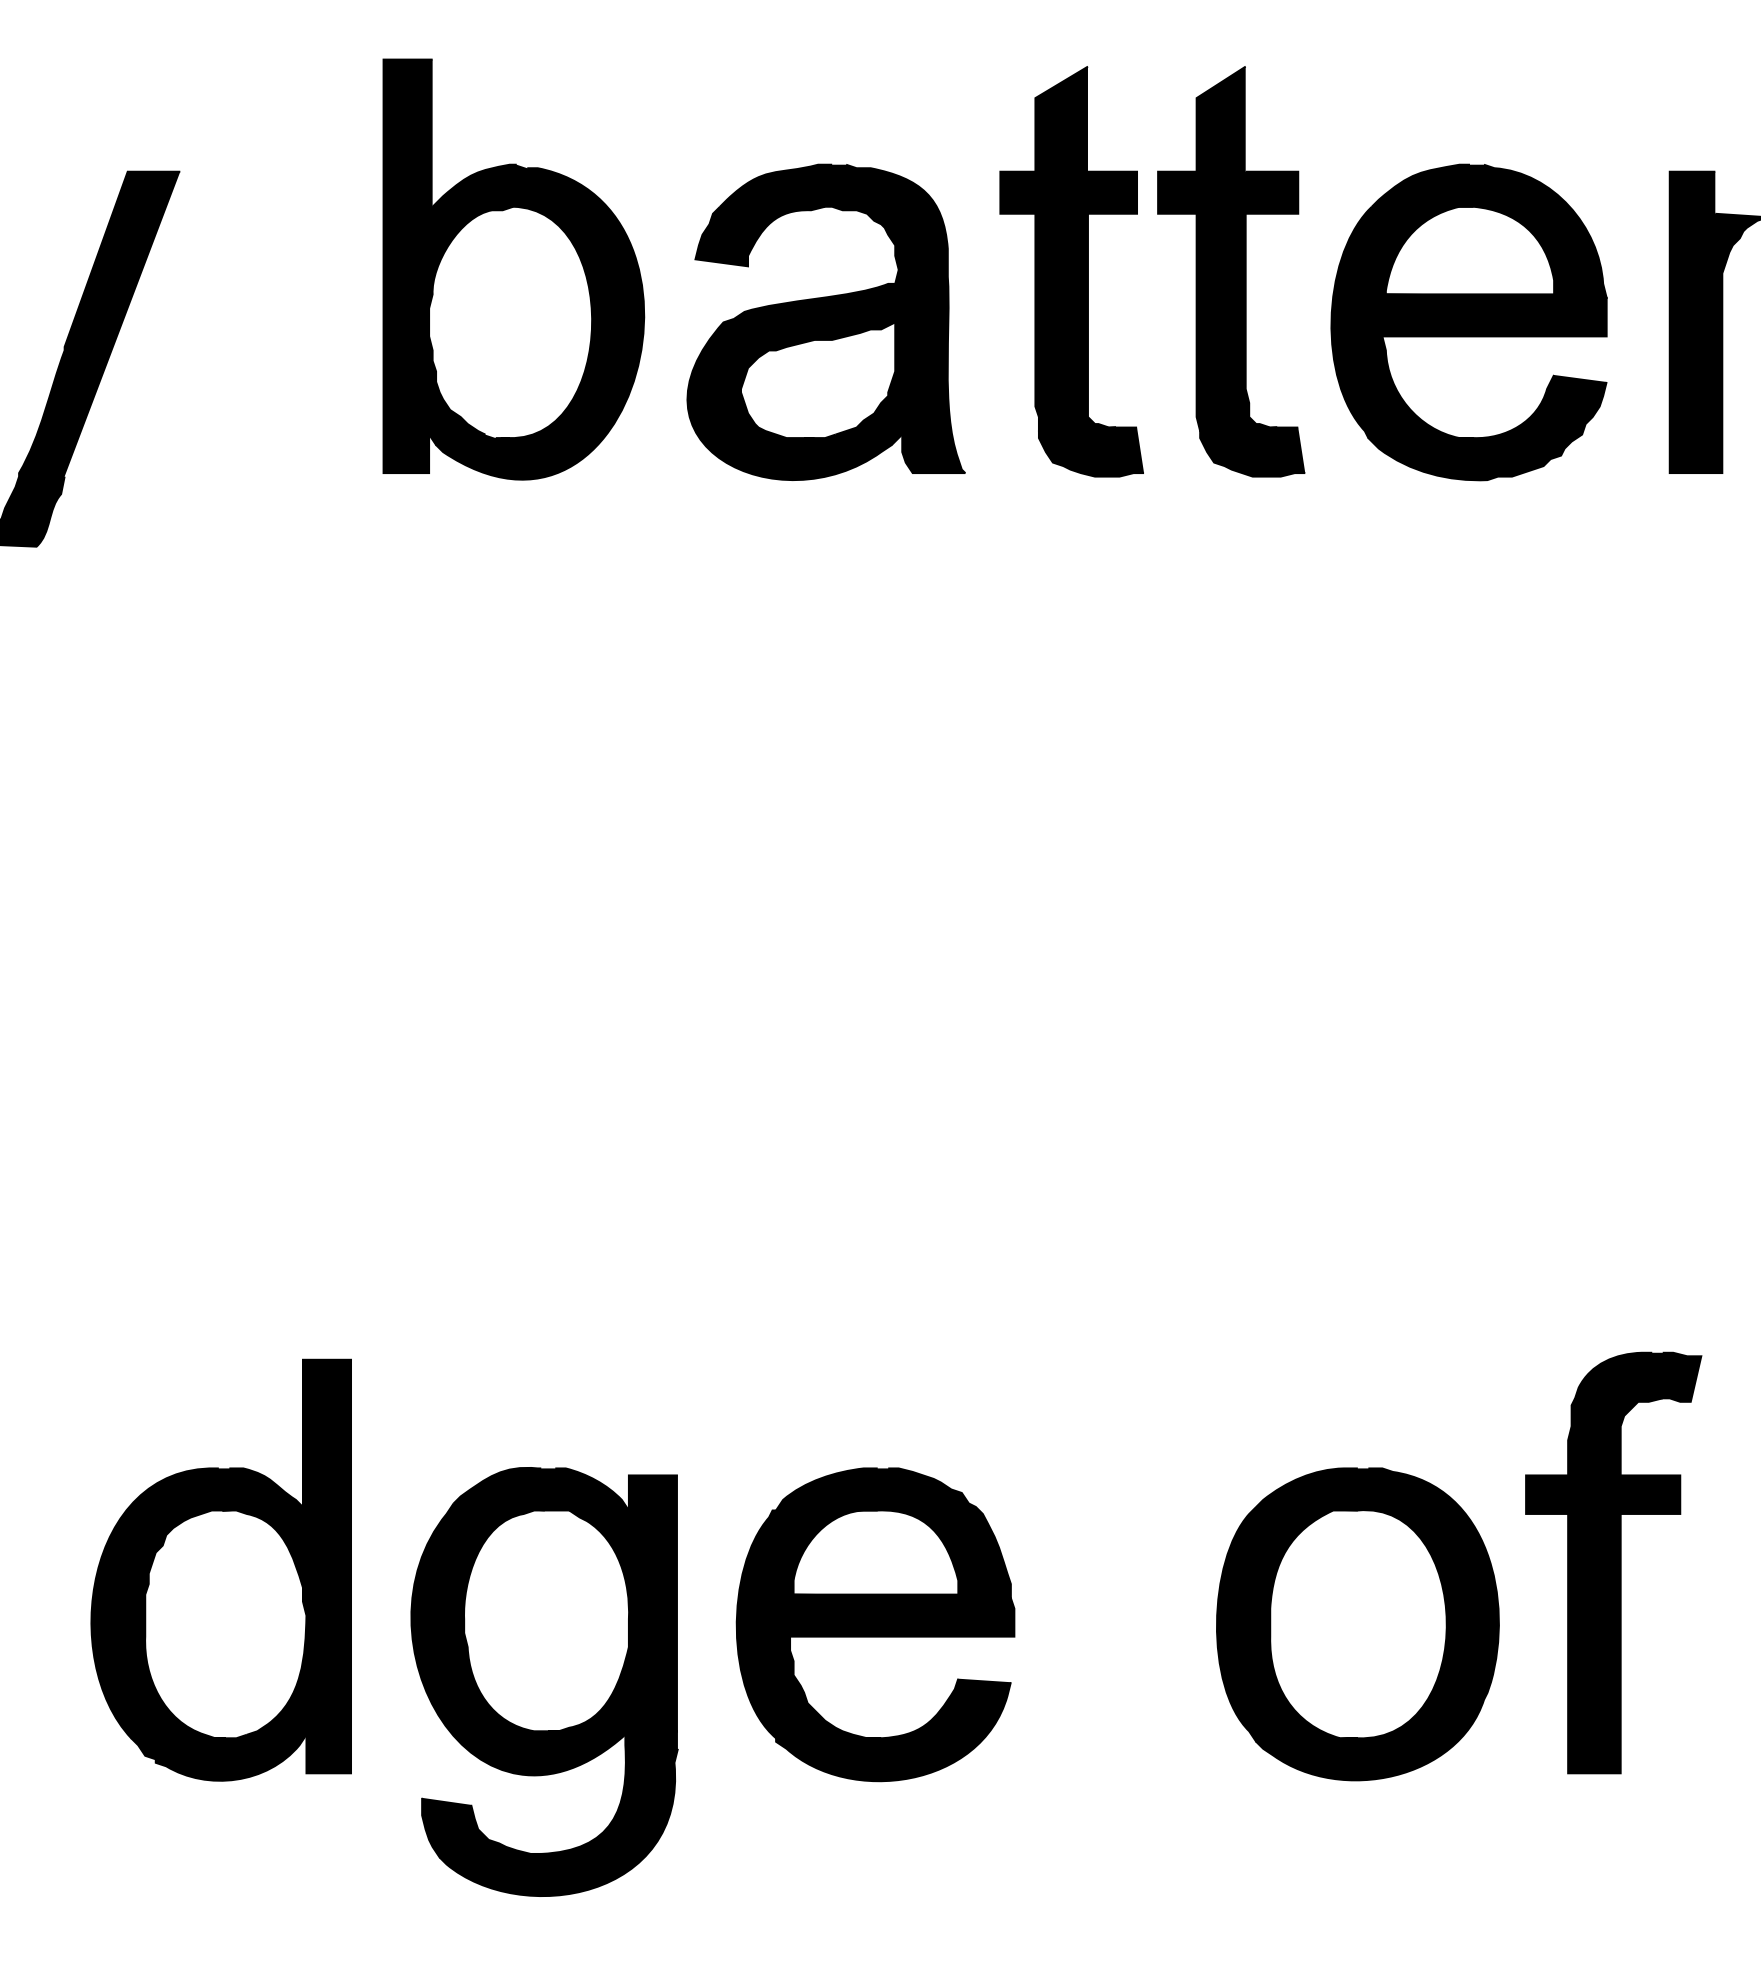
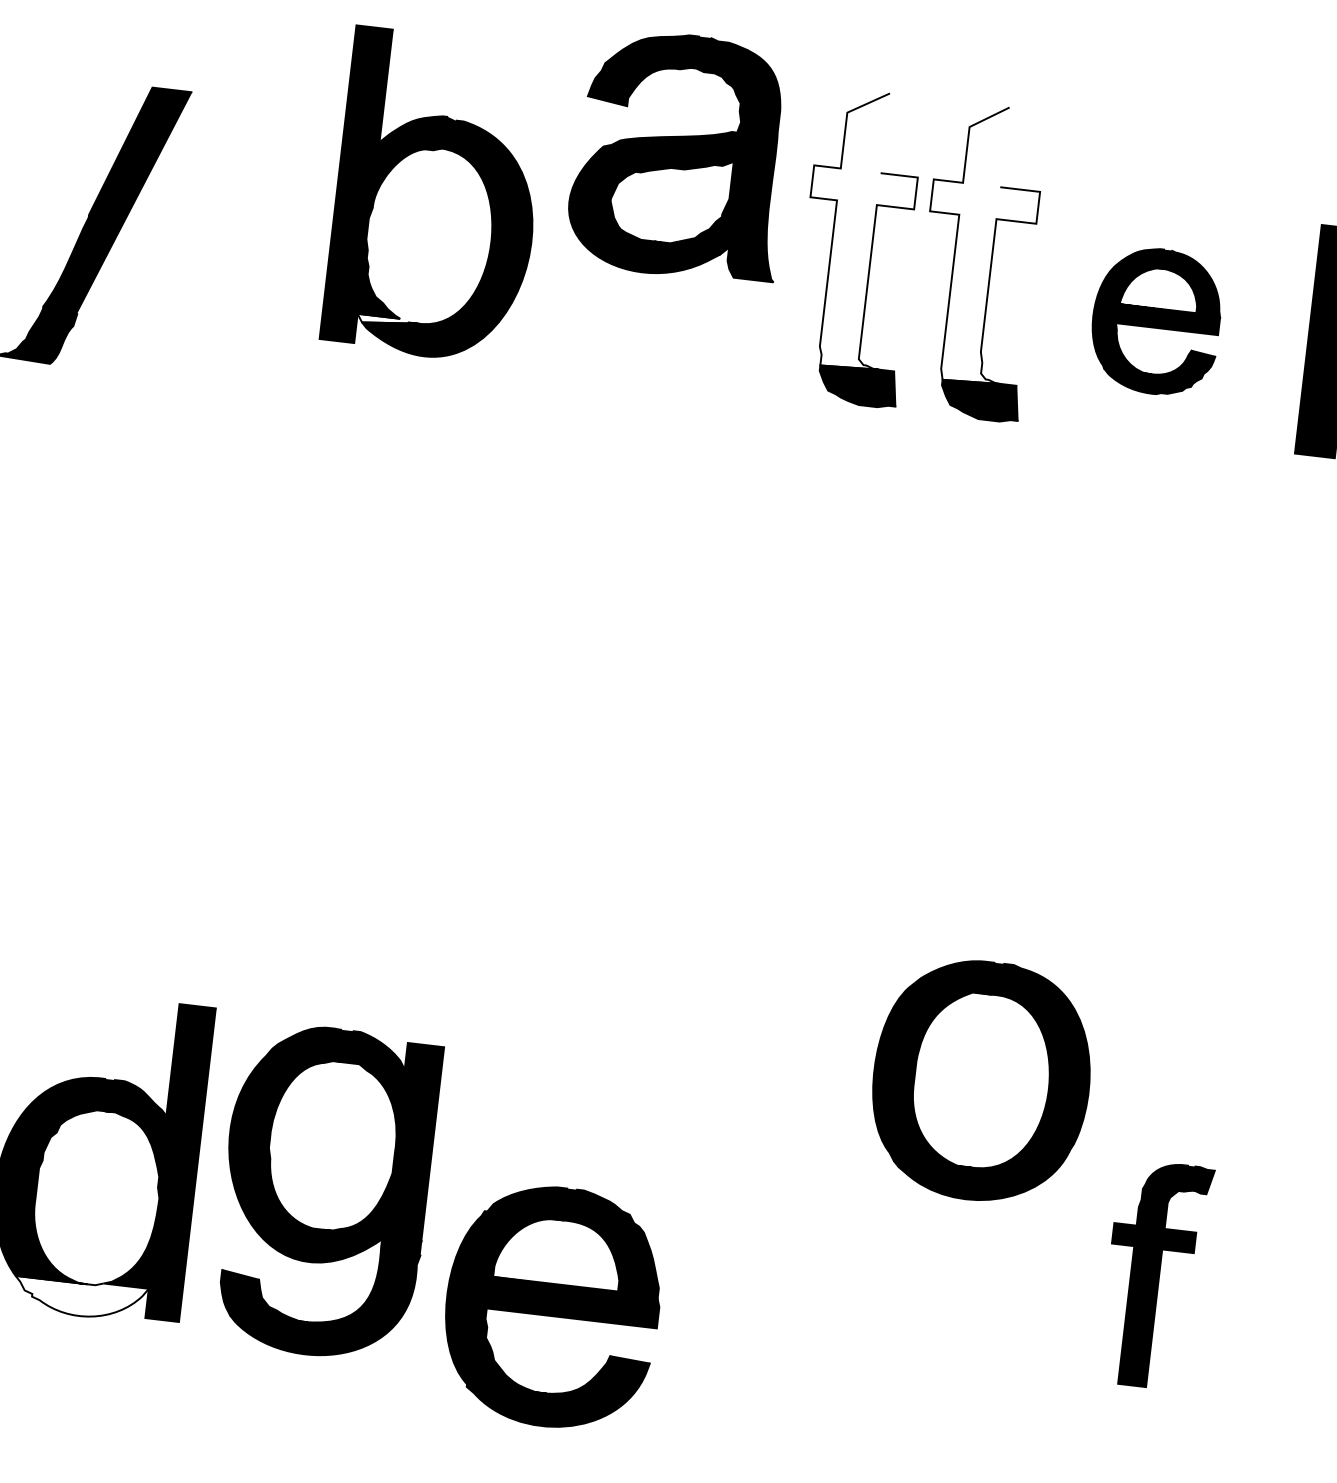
fill: (1068, 248) -> (859, 229), removed
fill: (1228, 248) -> (980, 243), removed
part: (825, 321) -> (681, 154), moved
part: (1468, 322) -> (1155, 321), size x0.6
fill: (469, 439) -> (387, 321), removed
part: (1613, 1562) -> (1155, 1274), size x0.7
part: (875, 1624) -> (552, 1306), moved
part: (1357, 1624) -> (981, 1081), moved
part: (544, 1681) -> (325, 1191), moved
fill: (218, 1757) -> (80, 1298), removed

